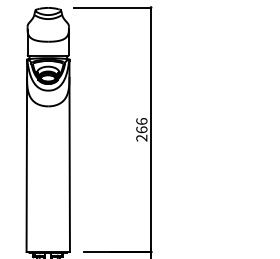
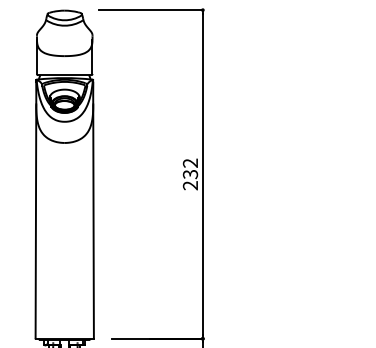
text: (141, 125) -> (190, 168), 266 -> 232

